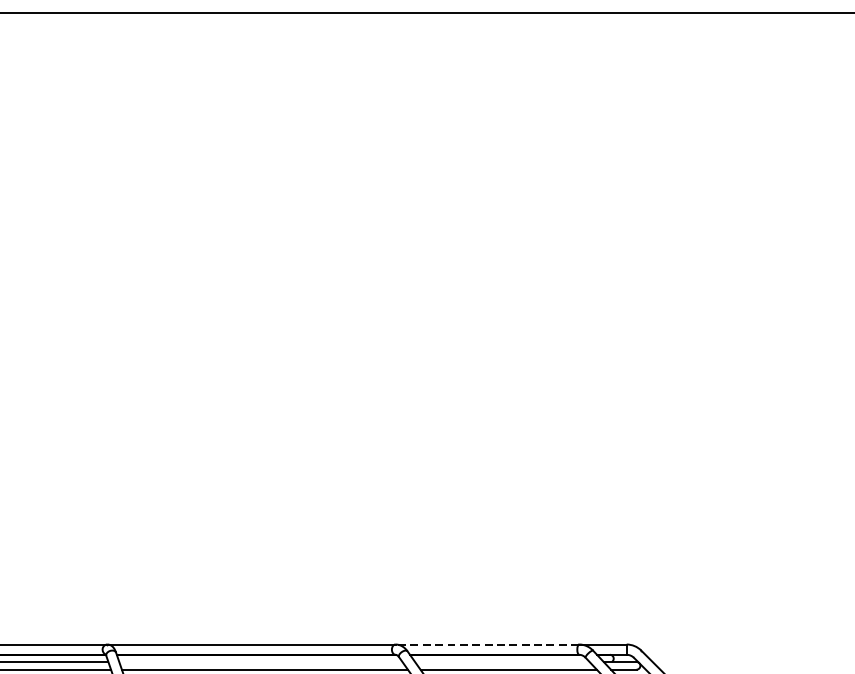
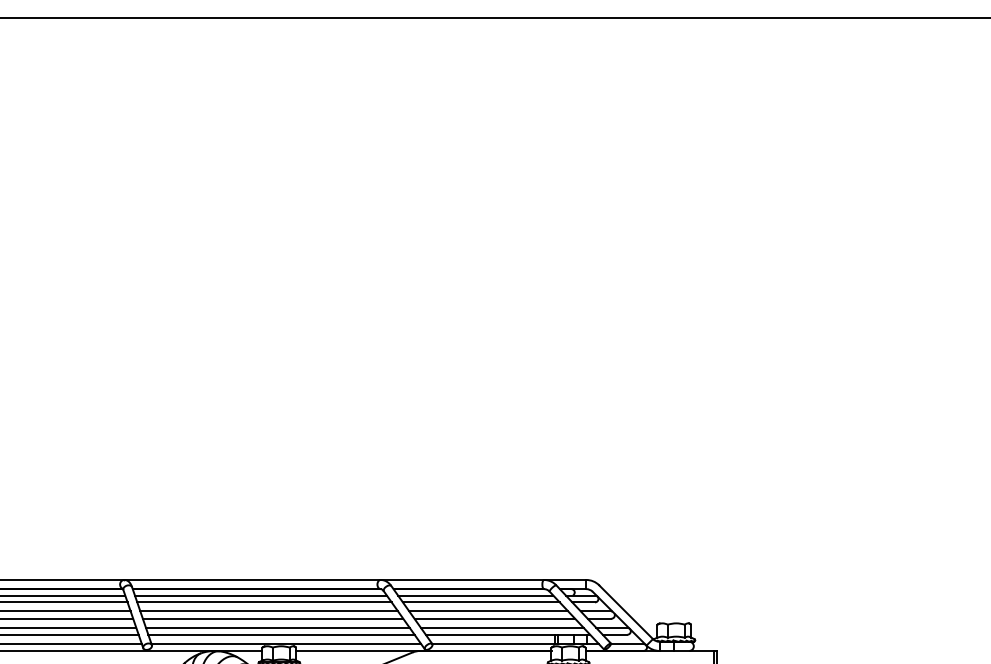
line: (487, 643) -> (462, 579), dashed -> solid
line: (260, 661) -> (260, 595), added
line: (502, 661) -> (475, 595), added

